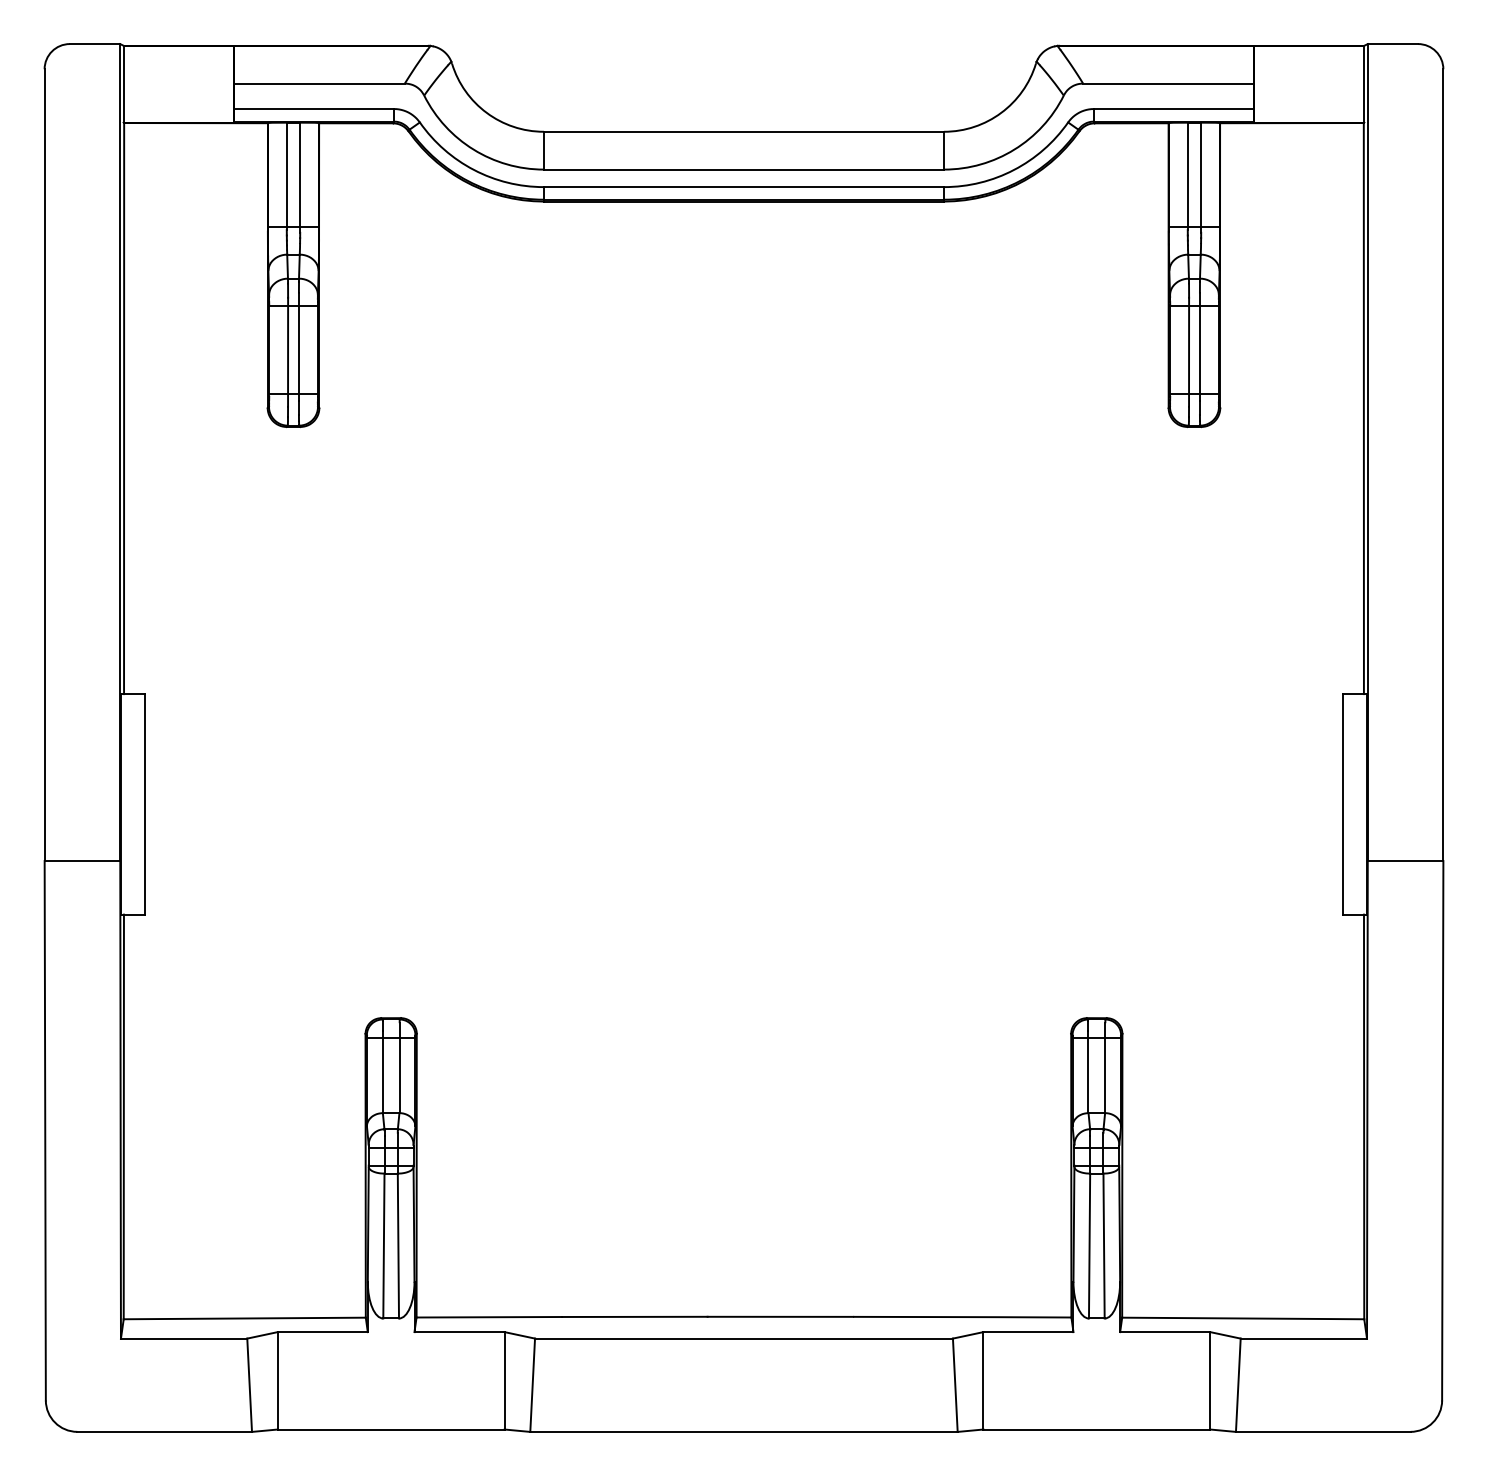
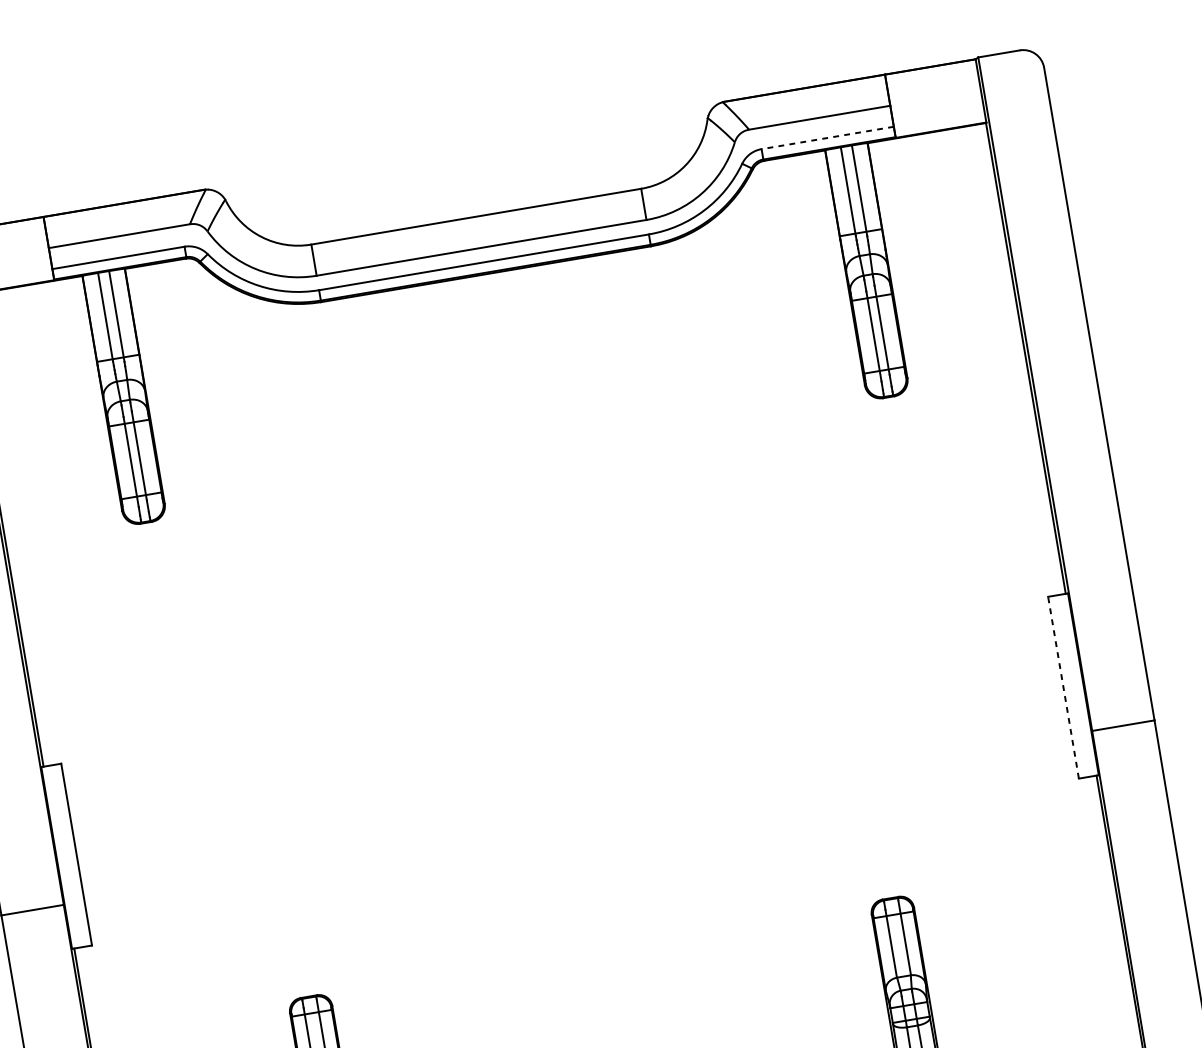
line: (1173, 109) -> (827, 138), solid -> dashed
line: (1342, 803) -> (1063, 686), solid -> dashed

